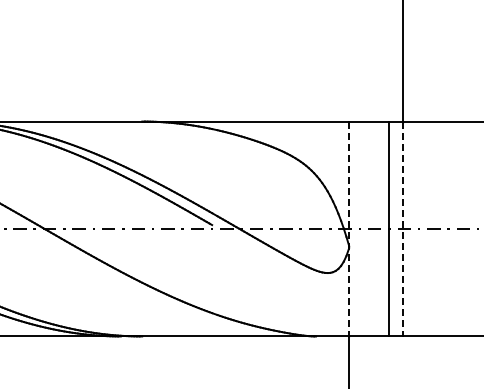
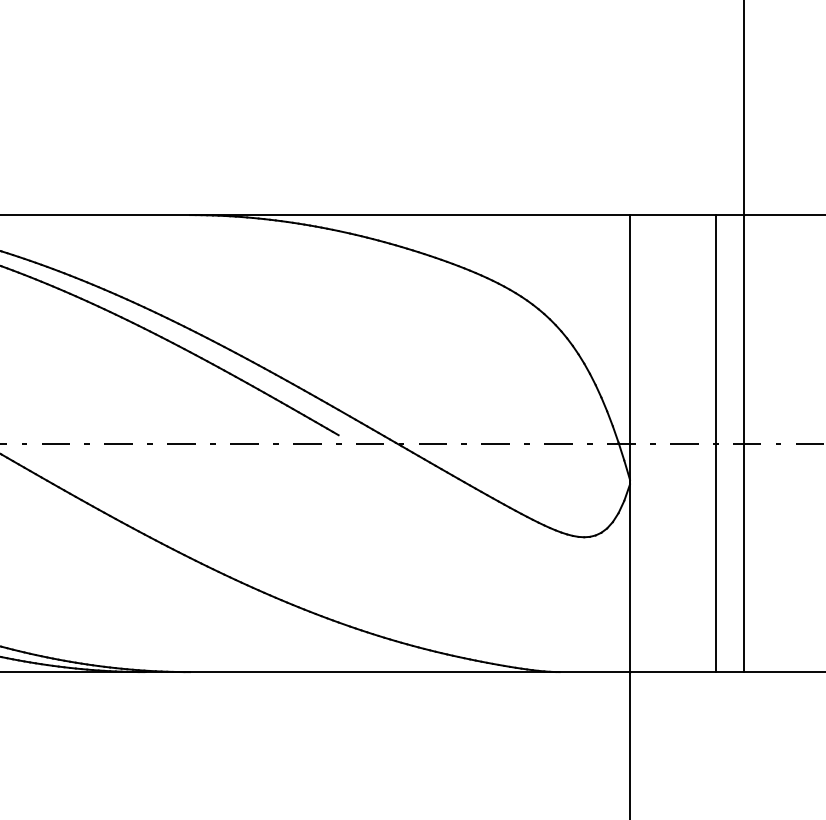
line: (349, 229) -> (630, 444), dashed -> solid
line: (402, 229) -> (743, 444), dashed -> solid

